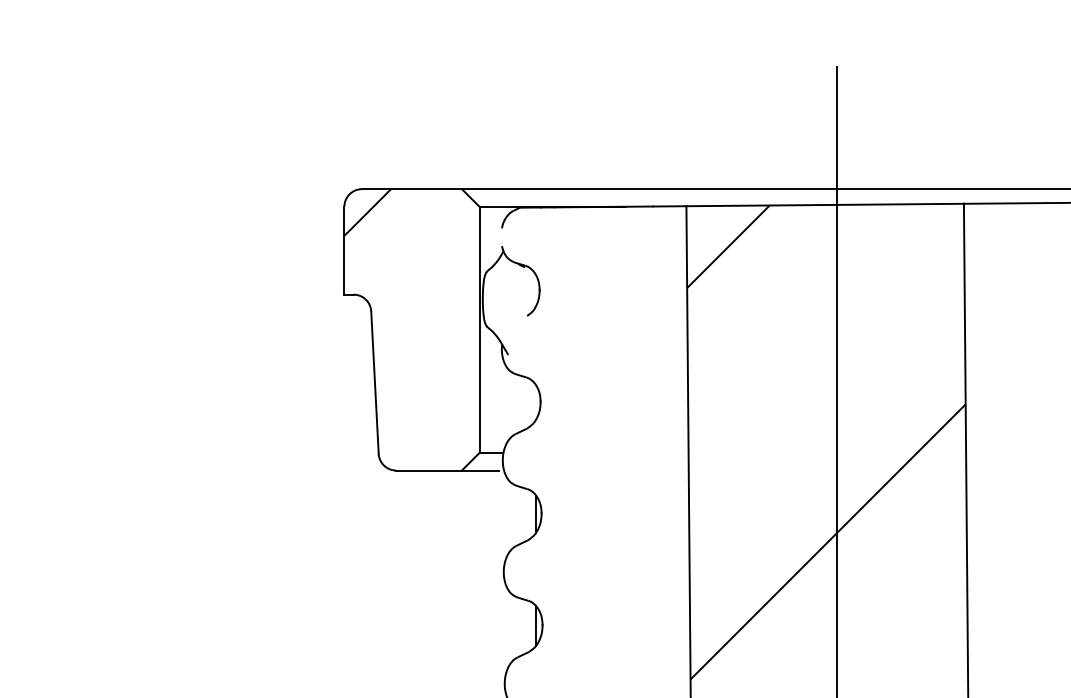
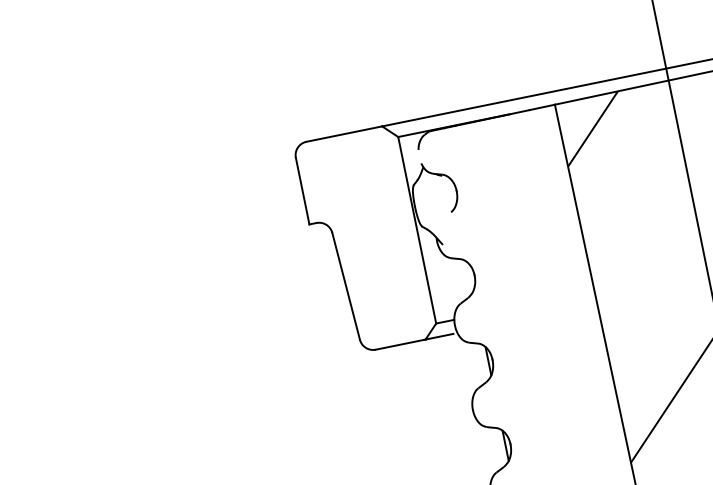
hatch: (367, 212) -> (314, 158), removed

